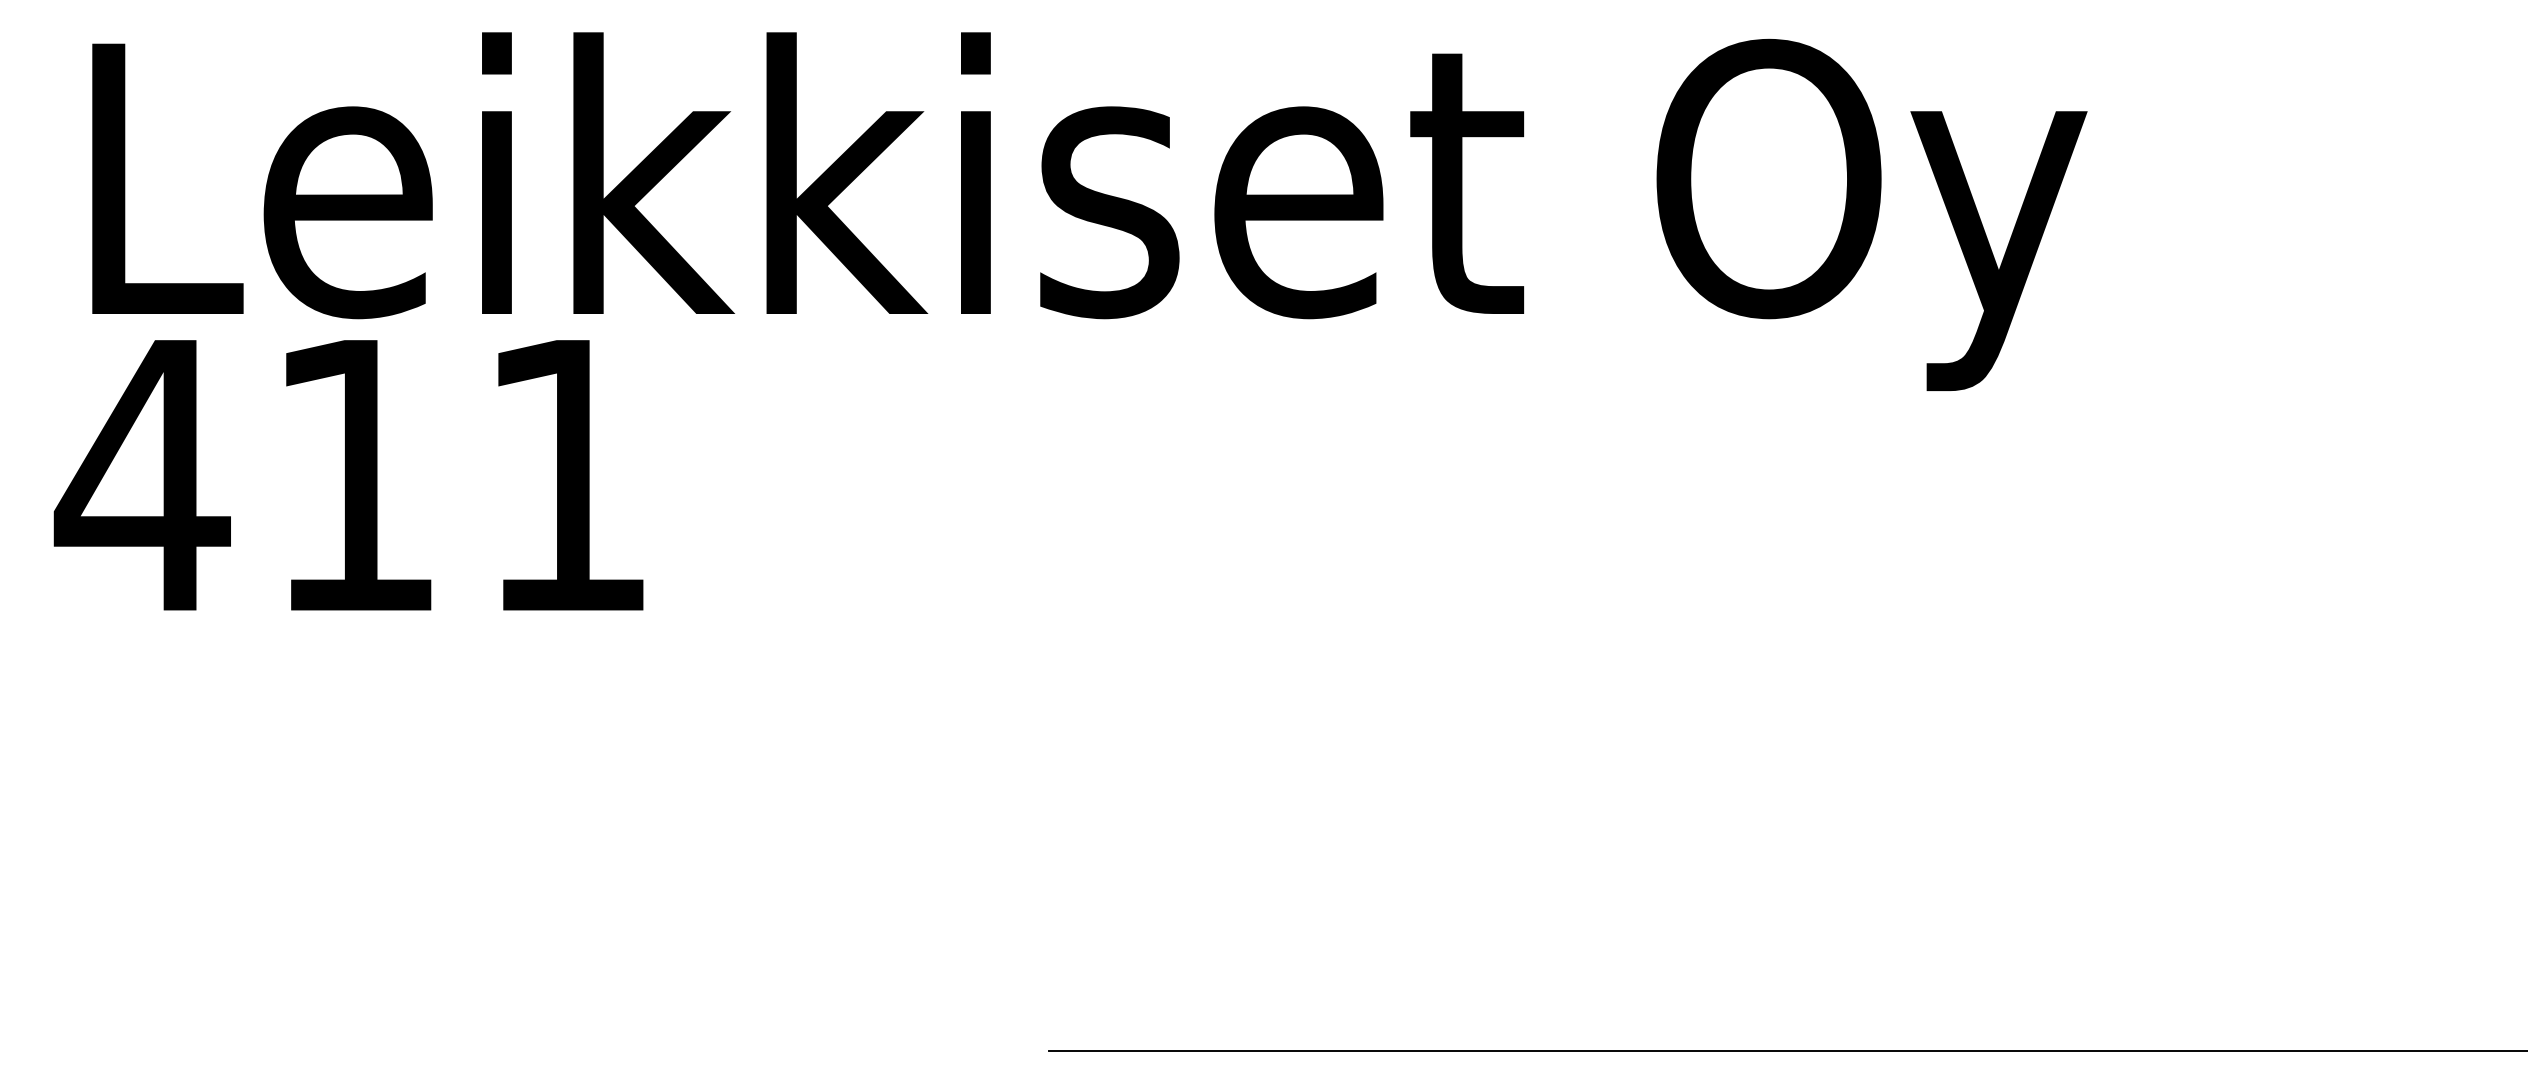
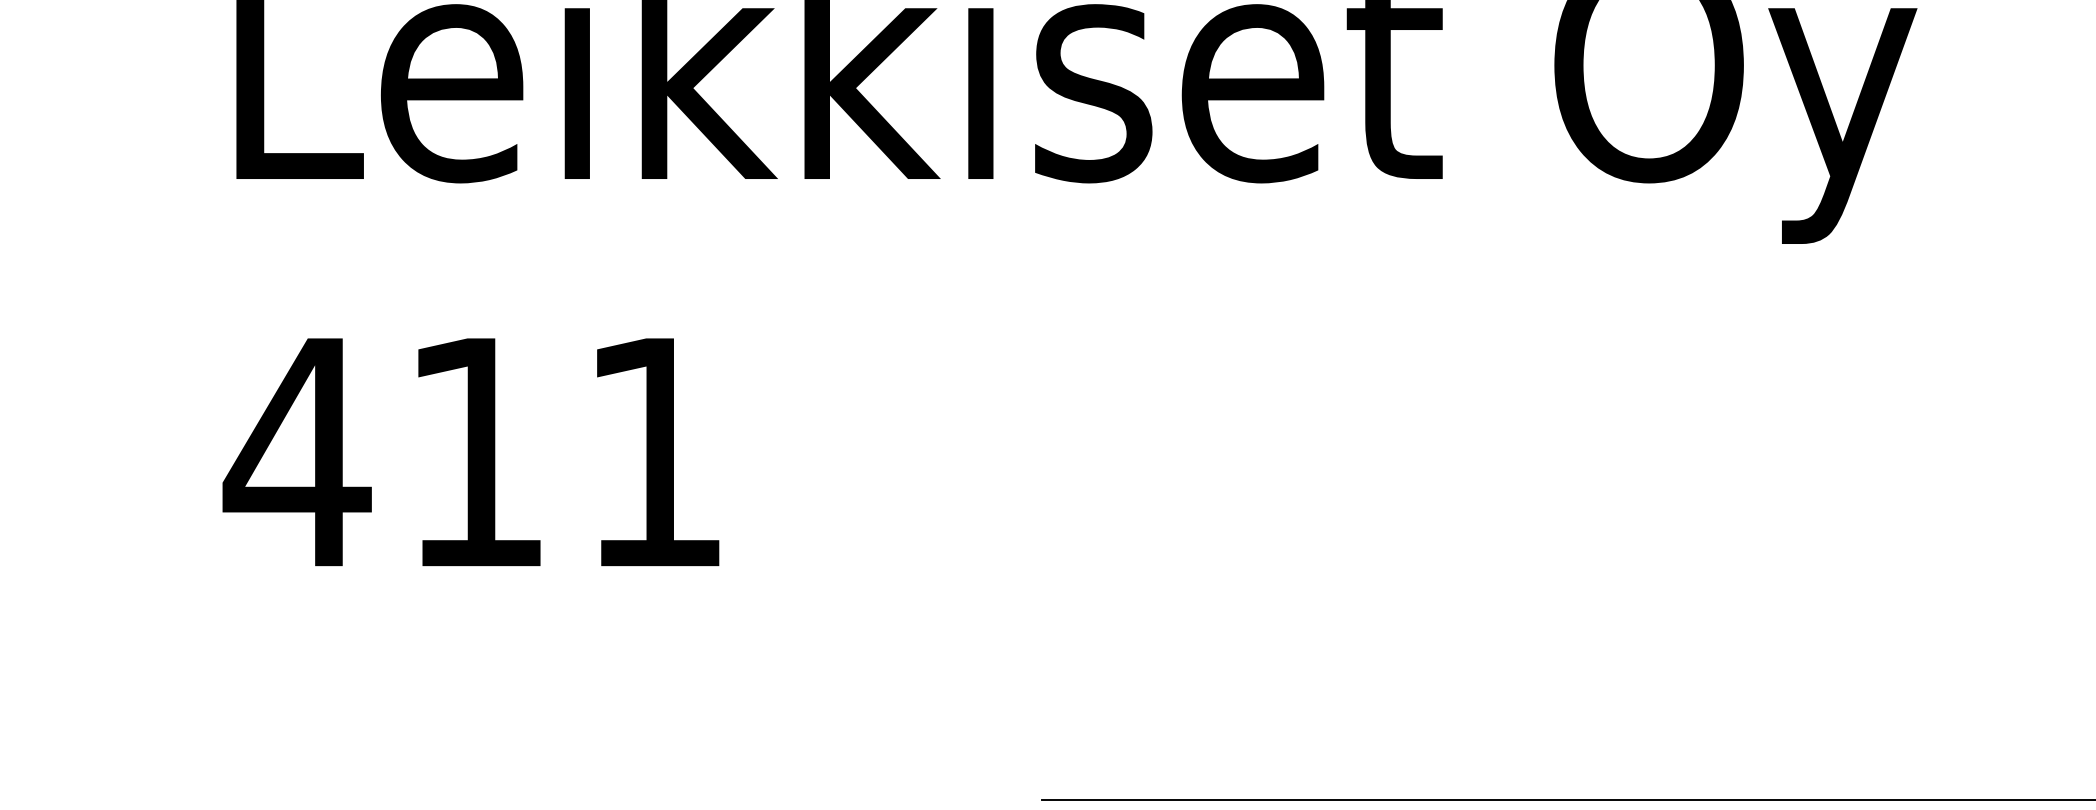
text: (348, 475) -> (470, 452), moved

